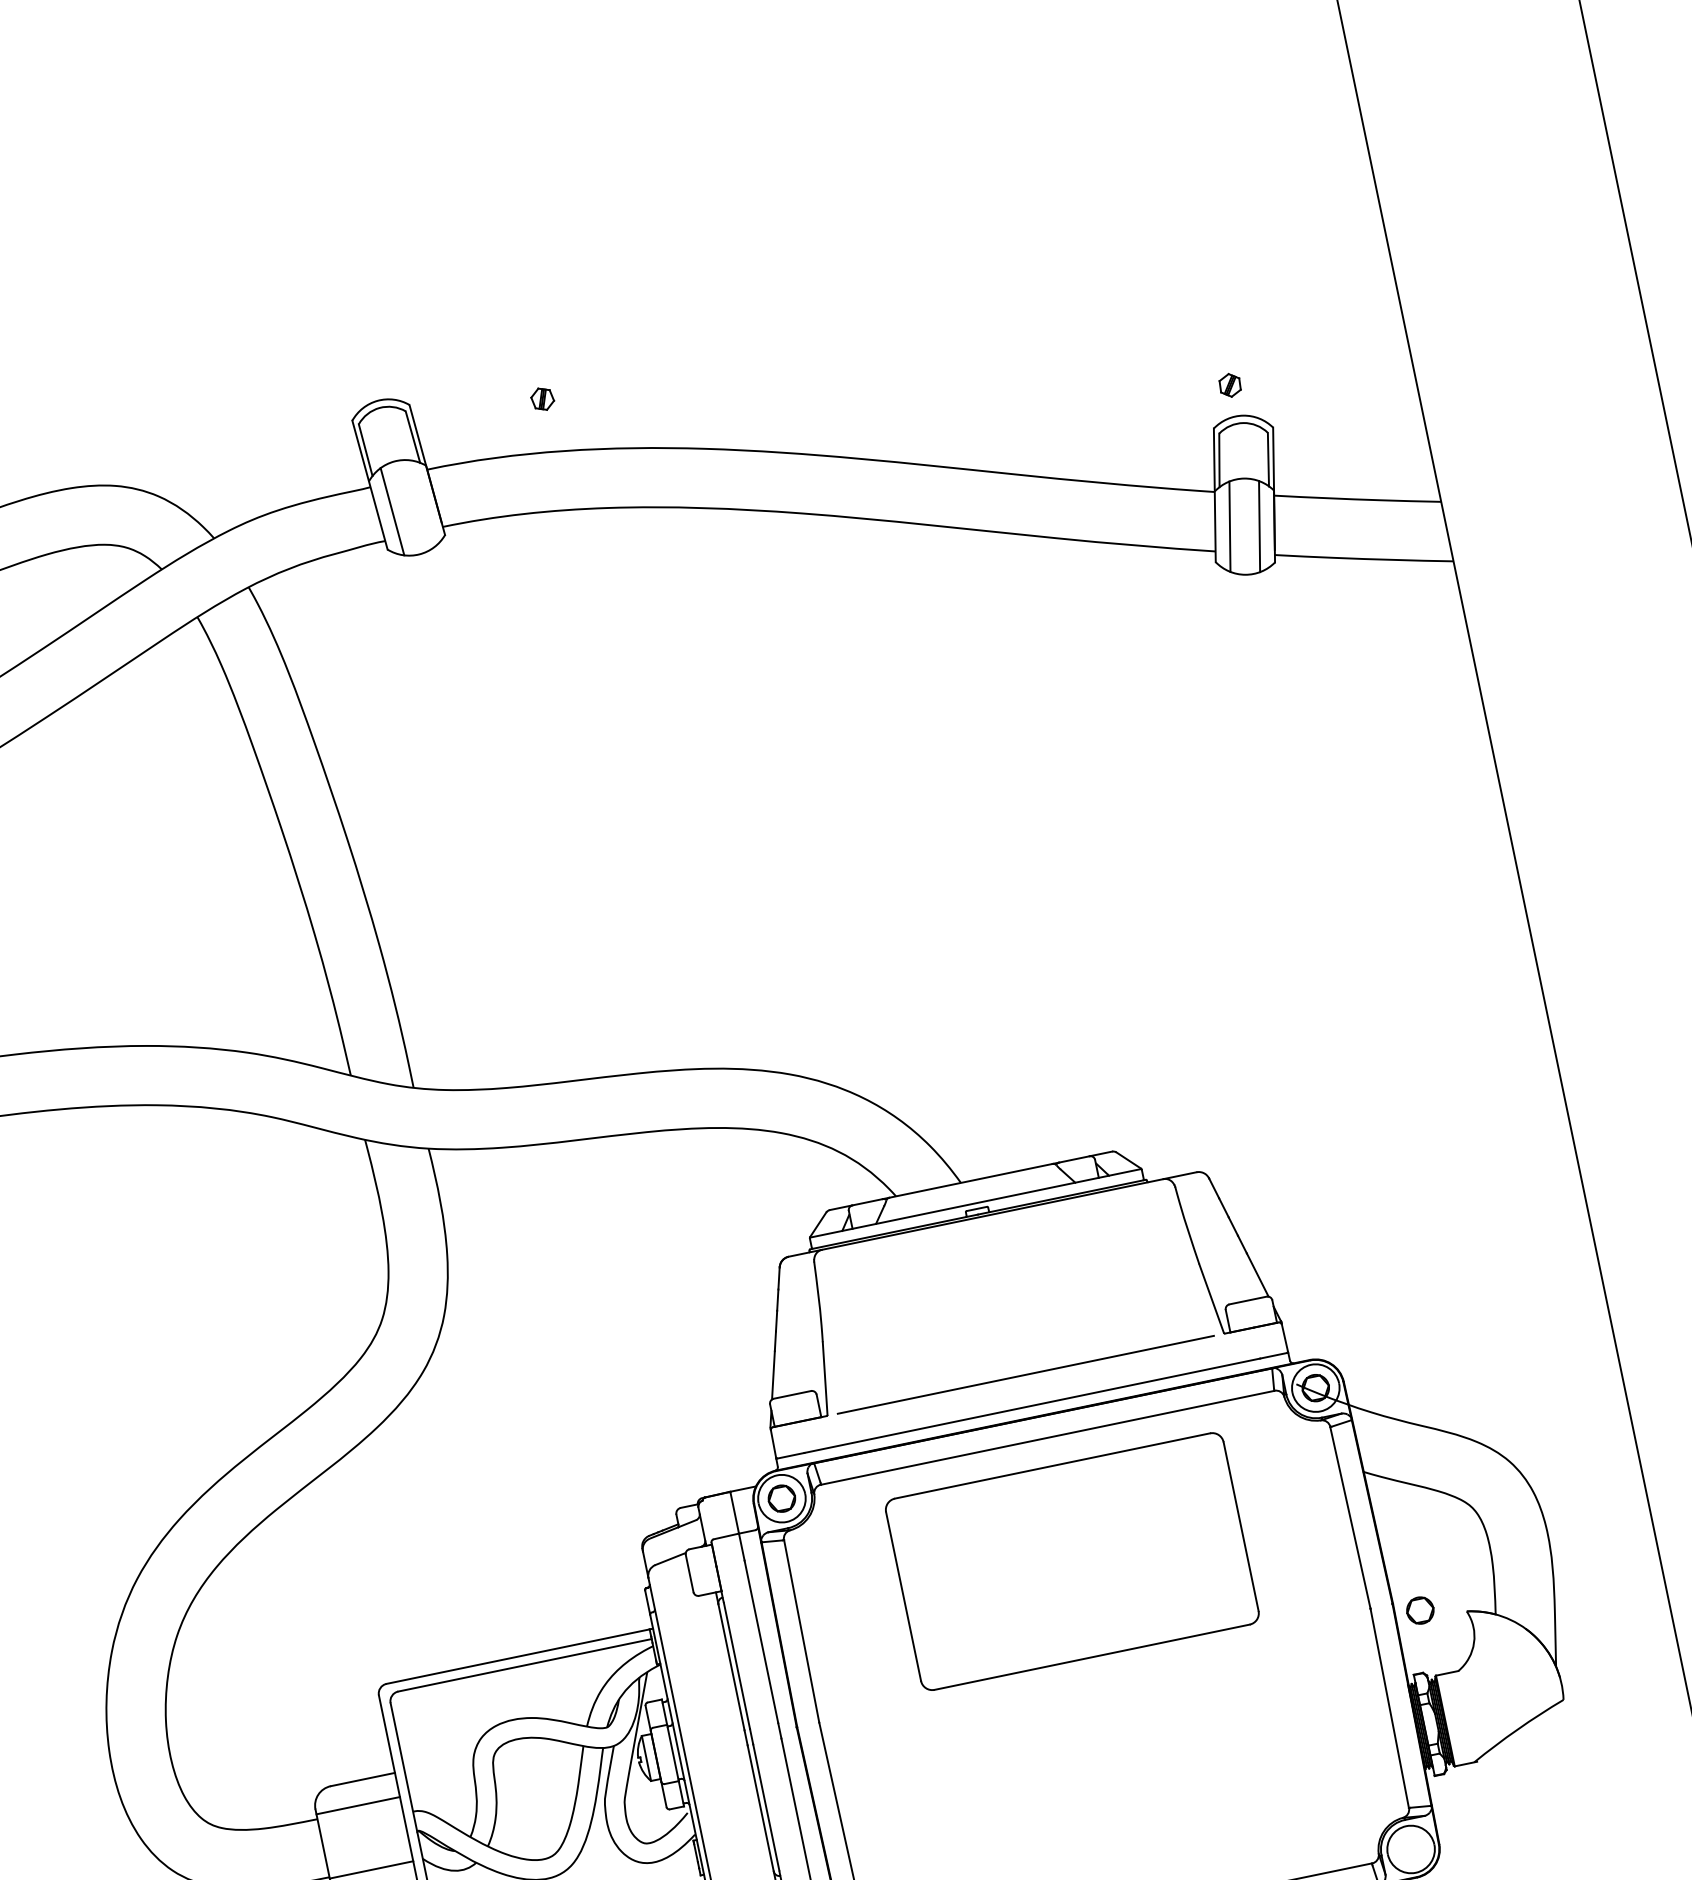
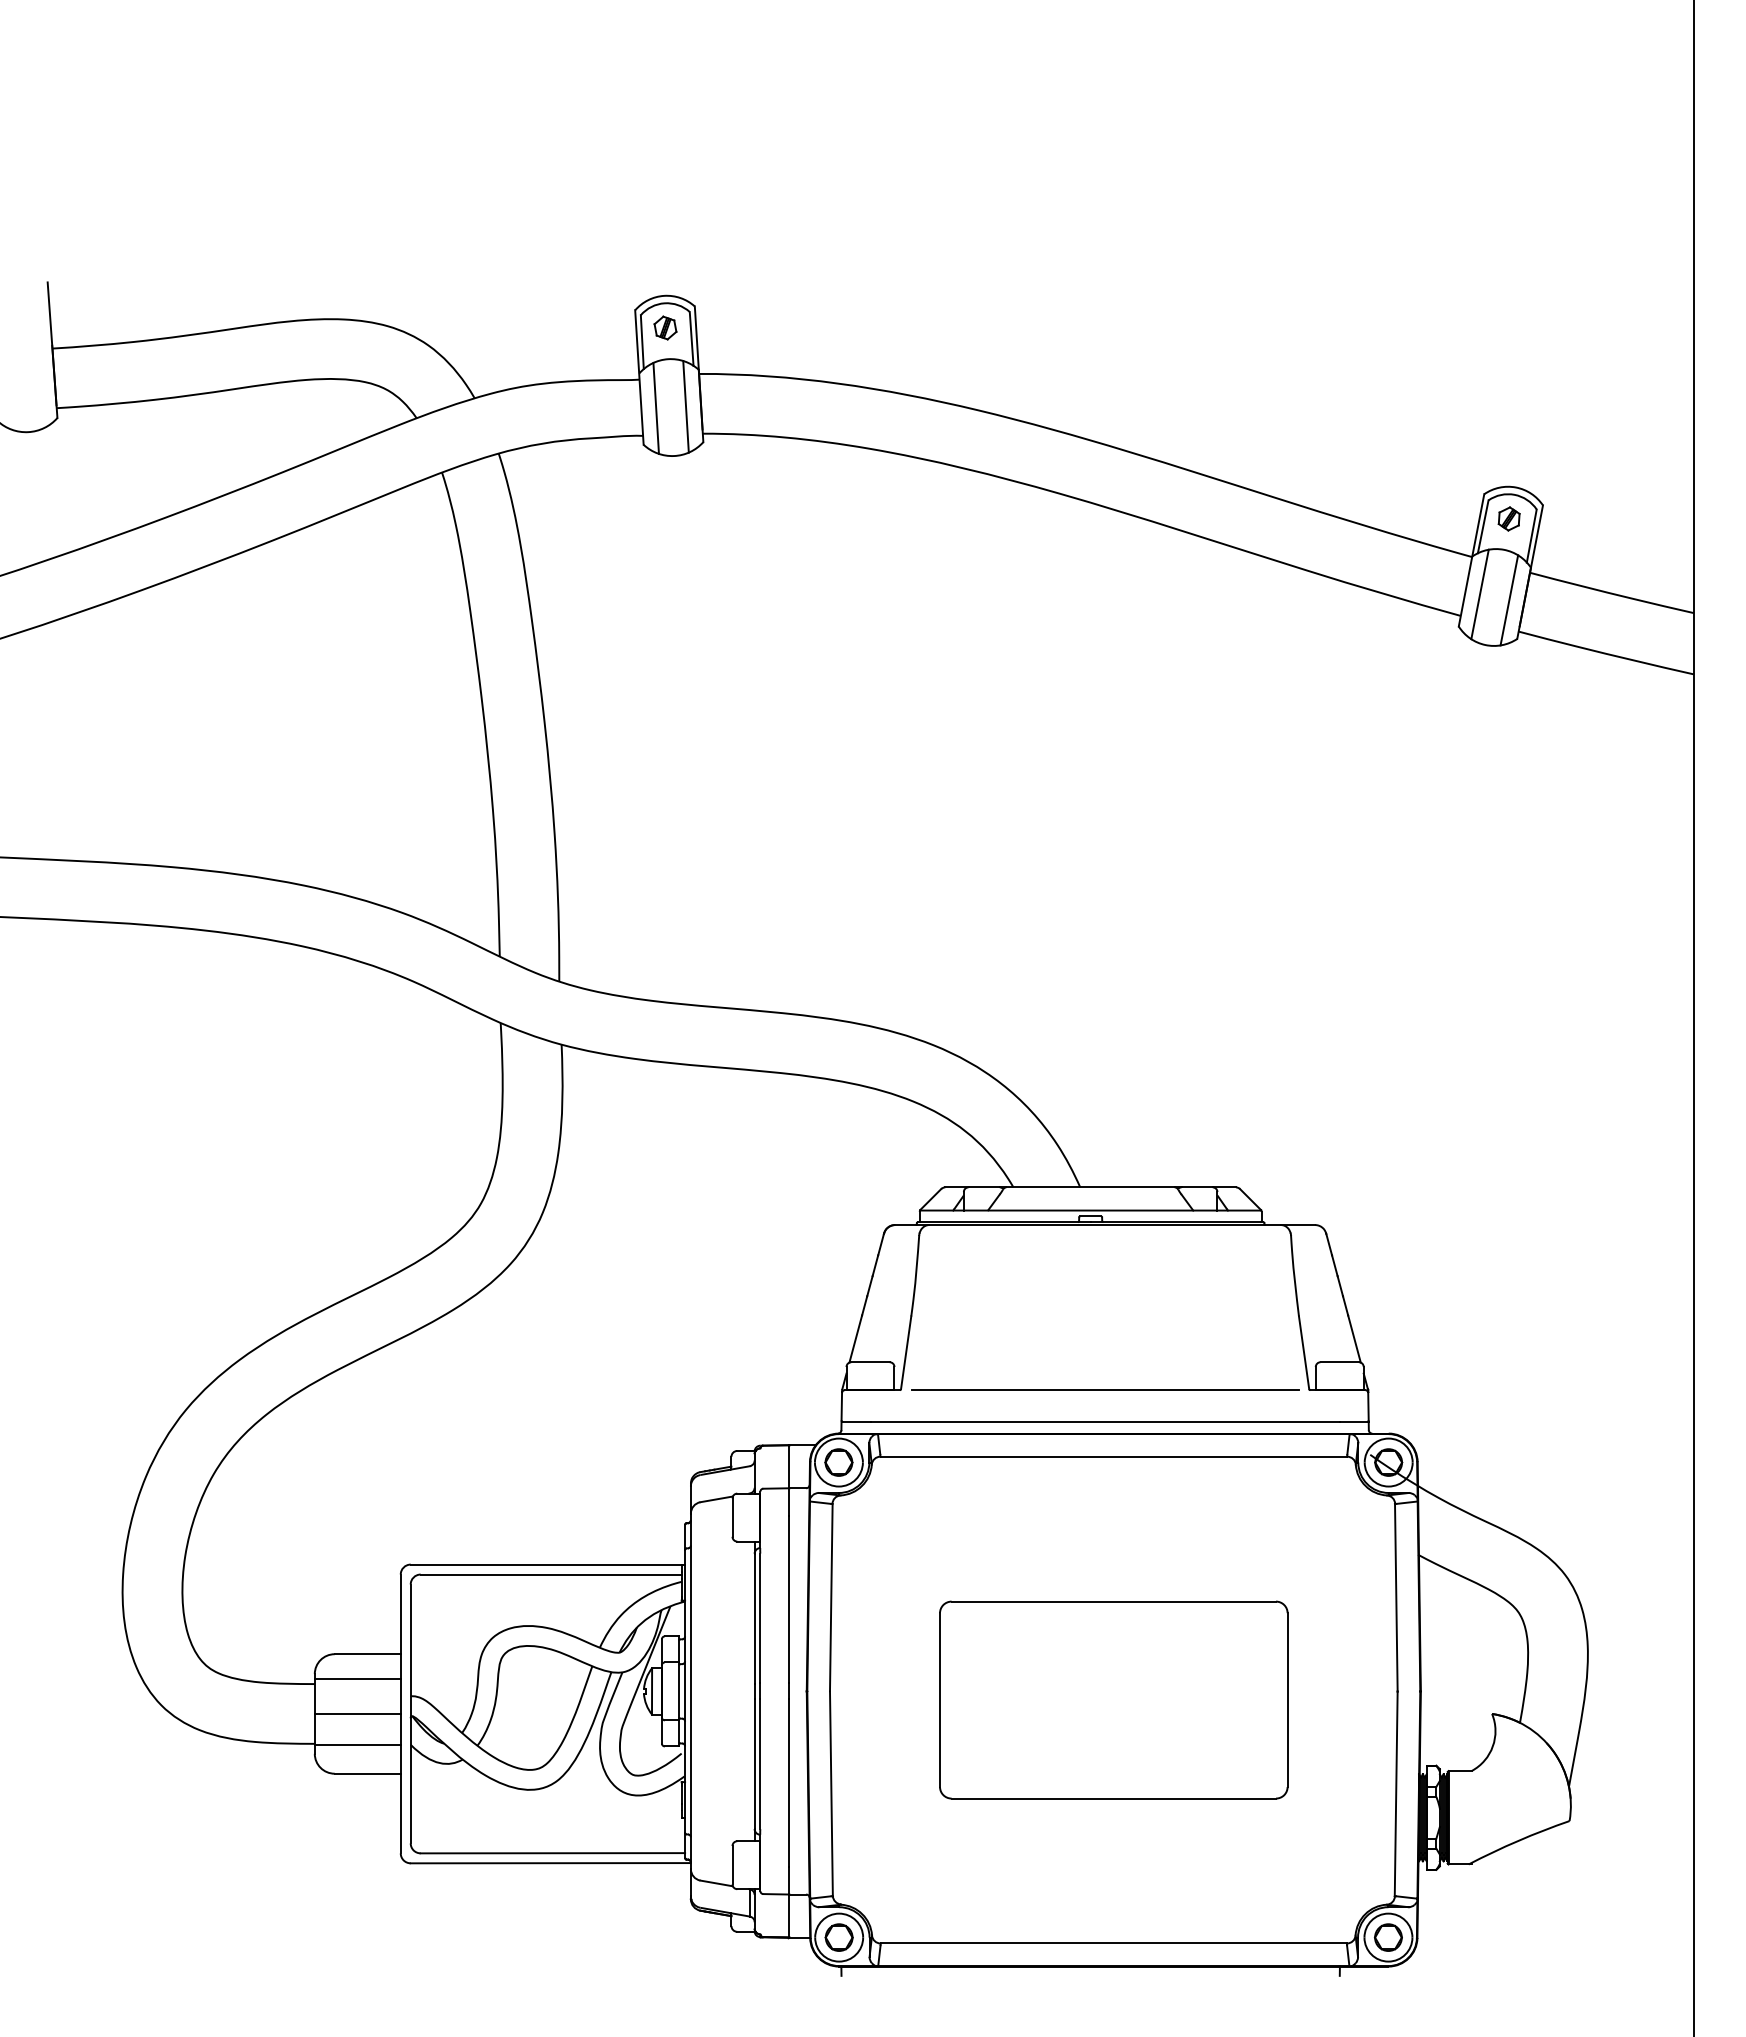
part: (1229, 385) -> (1508, 518), moved
part: (542, 398) -> (665, 327), moved
line: (420, 503) -> (685, 406), added
part: (1071, 1561) -> (1113, 1699), moved
circle: (1420, 1610) -> (1388, 1937), moved
line: (364, 1839) -> (357, 1713), added

